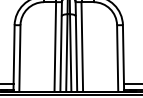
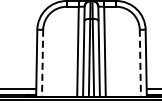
line: (19, 58) -> (42, 63), solid -> dashed
line: (117, 58) -> (140, 63), solid -> dashed

